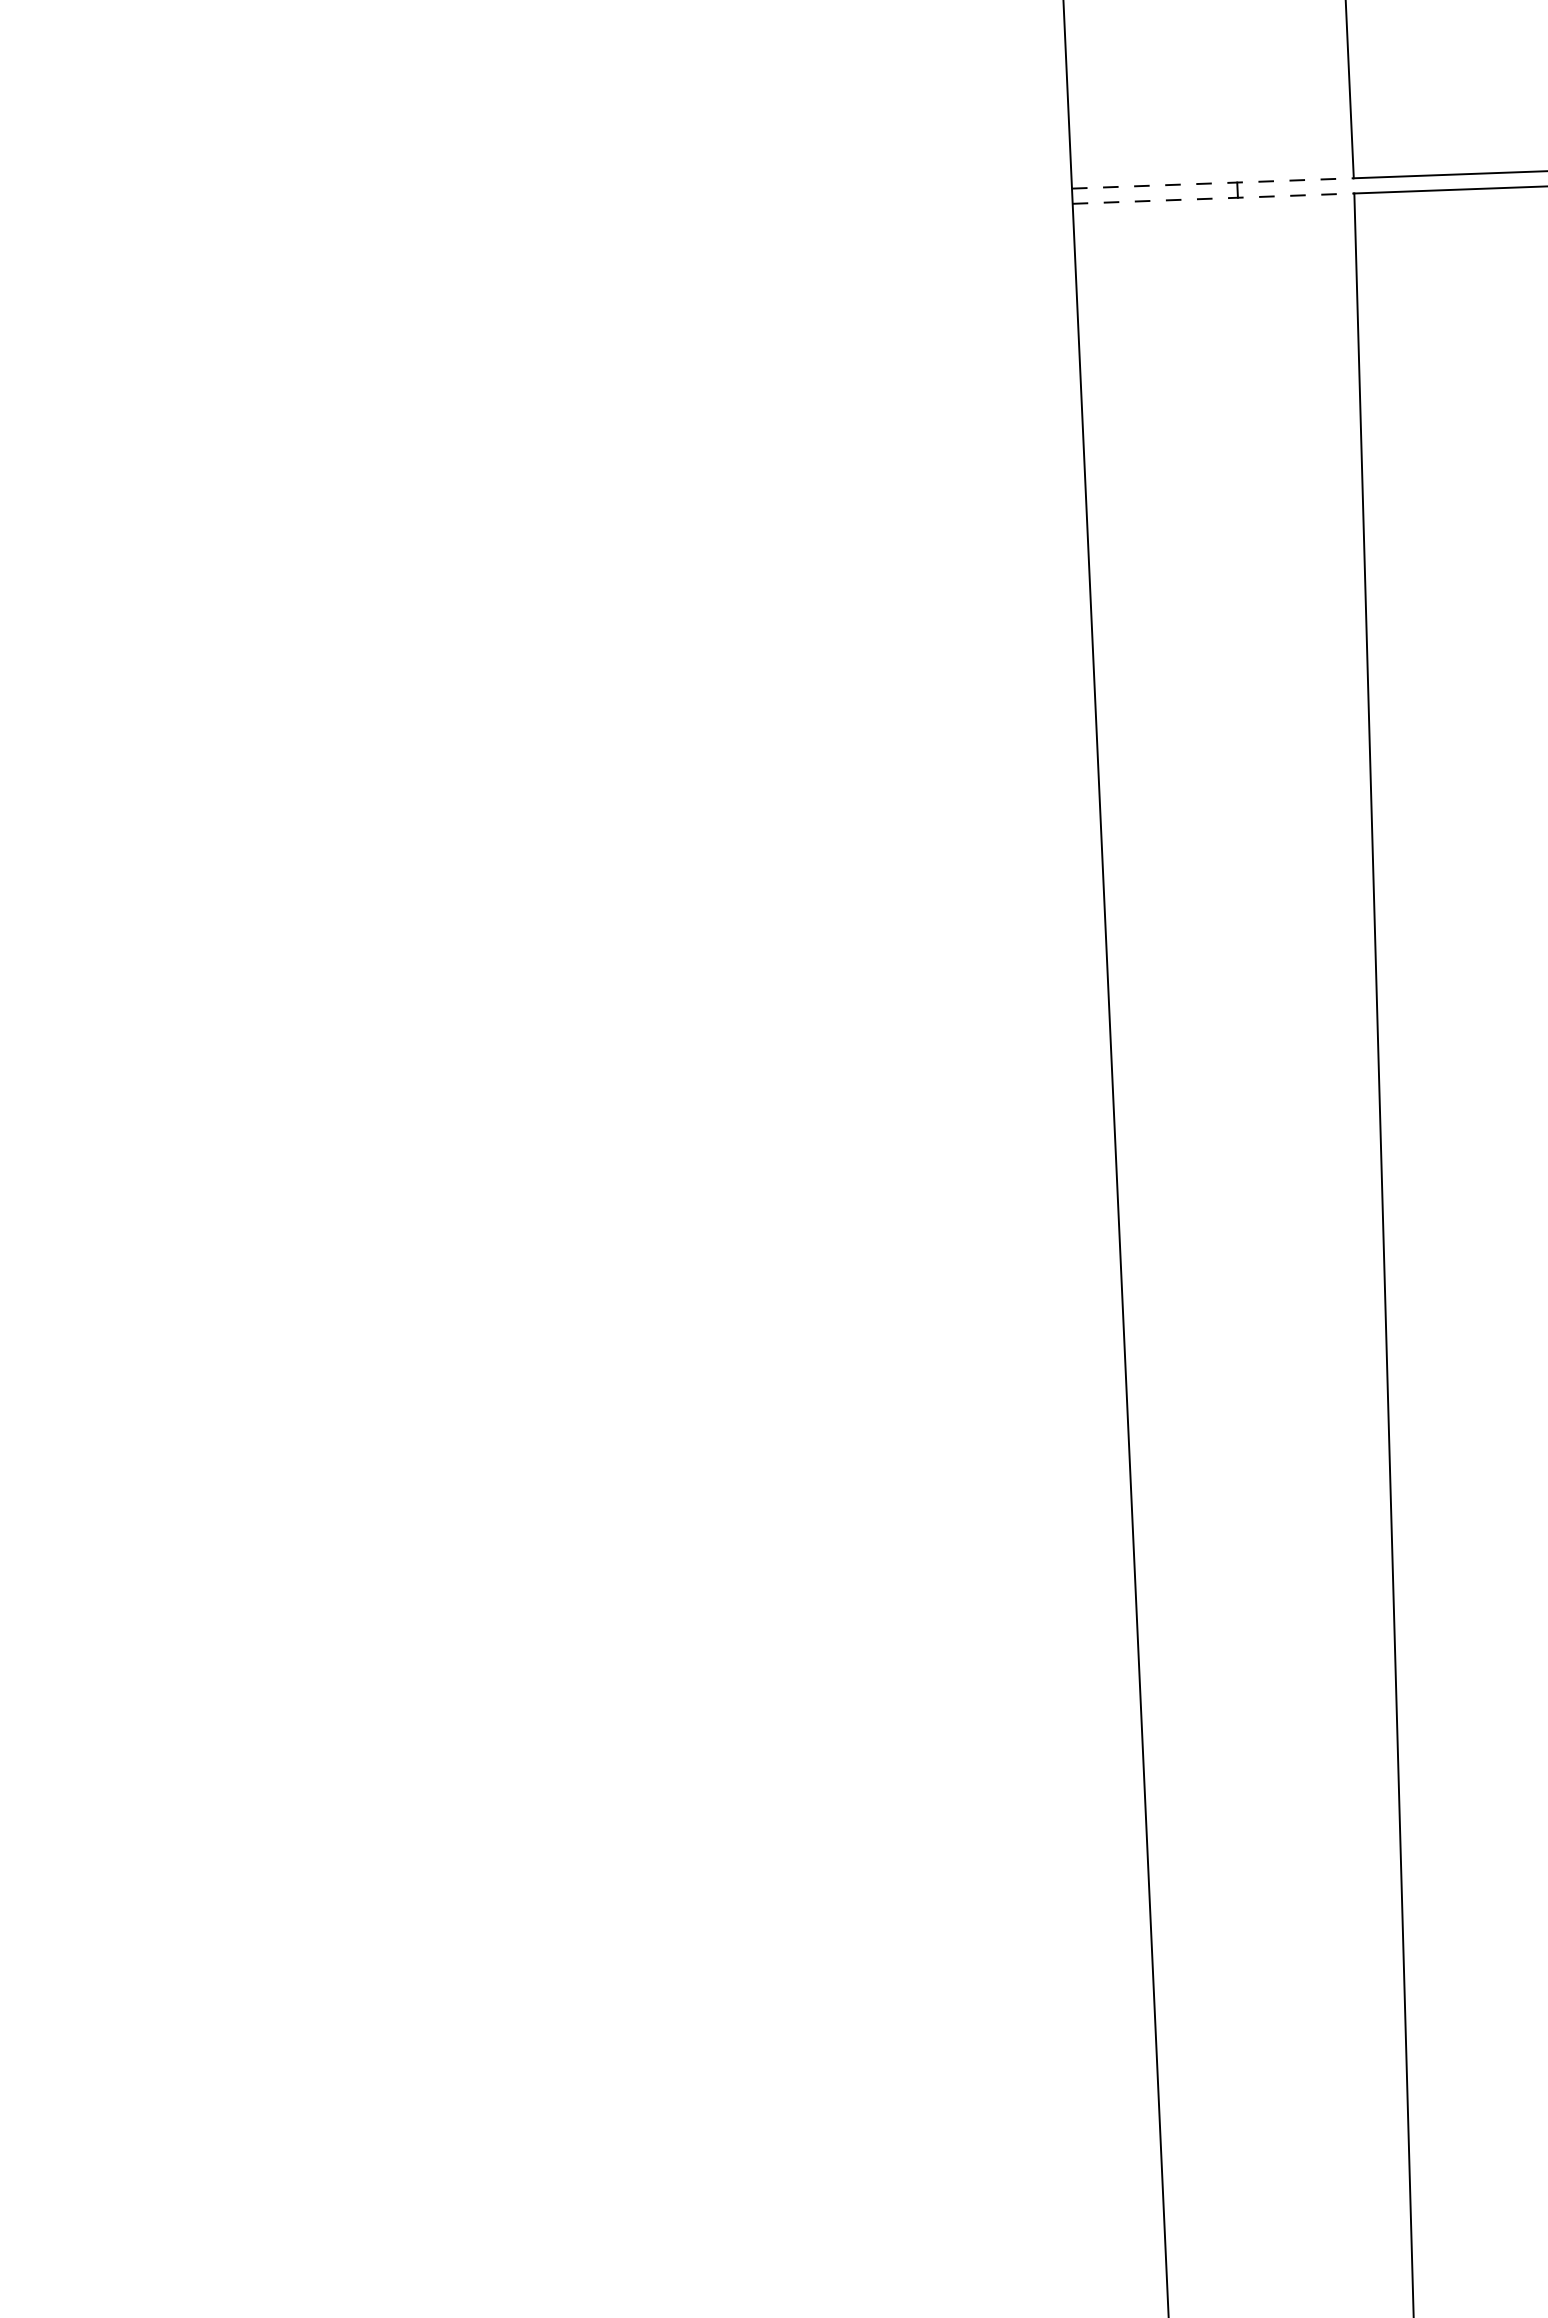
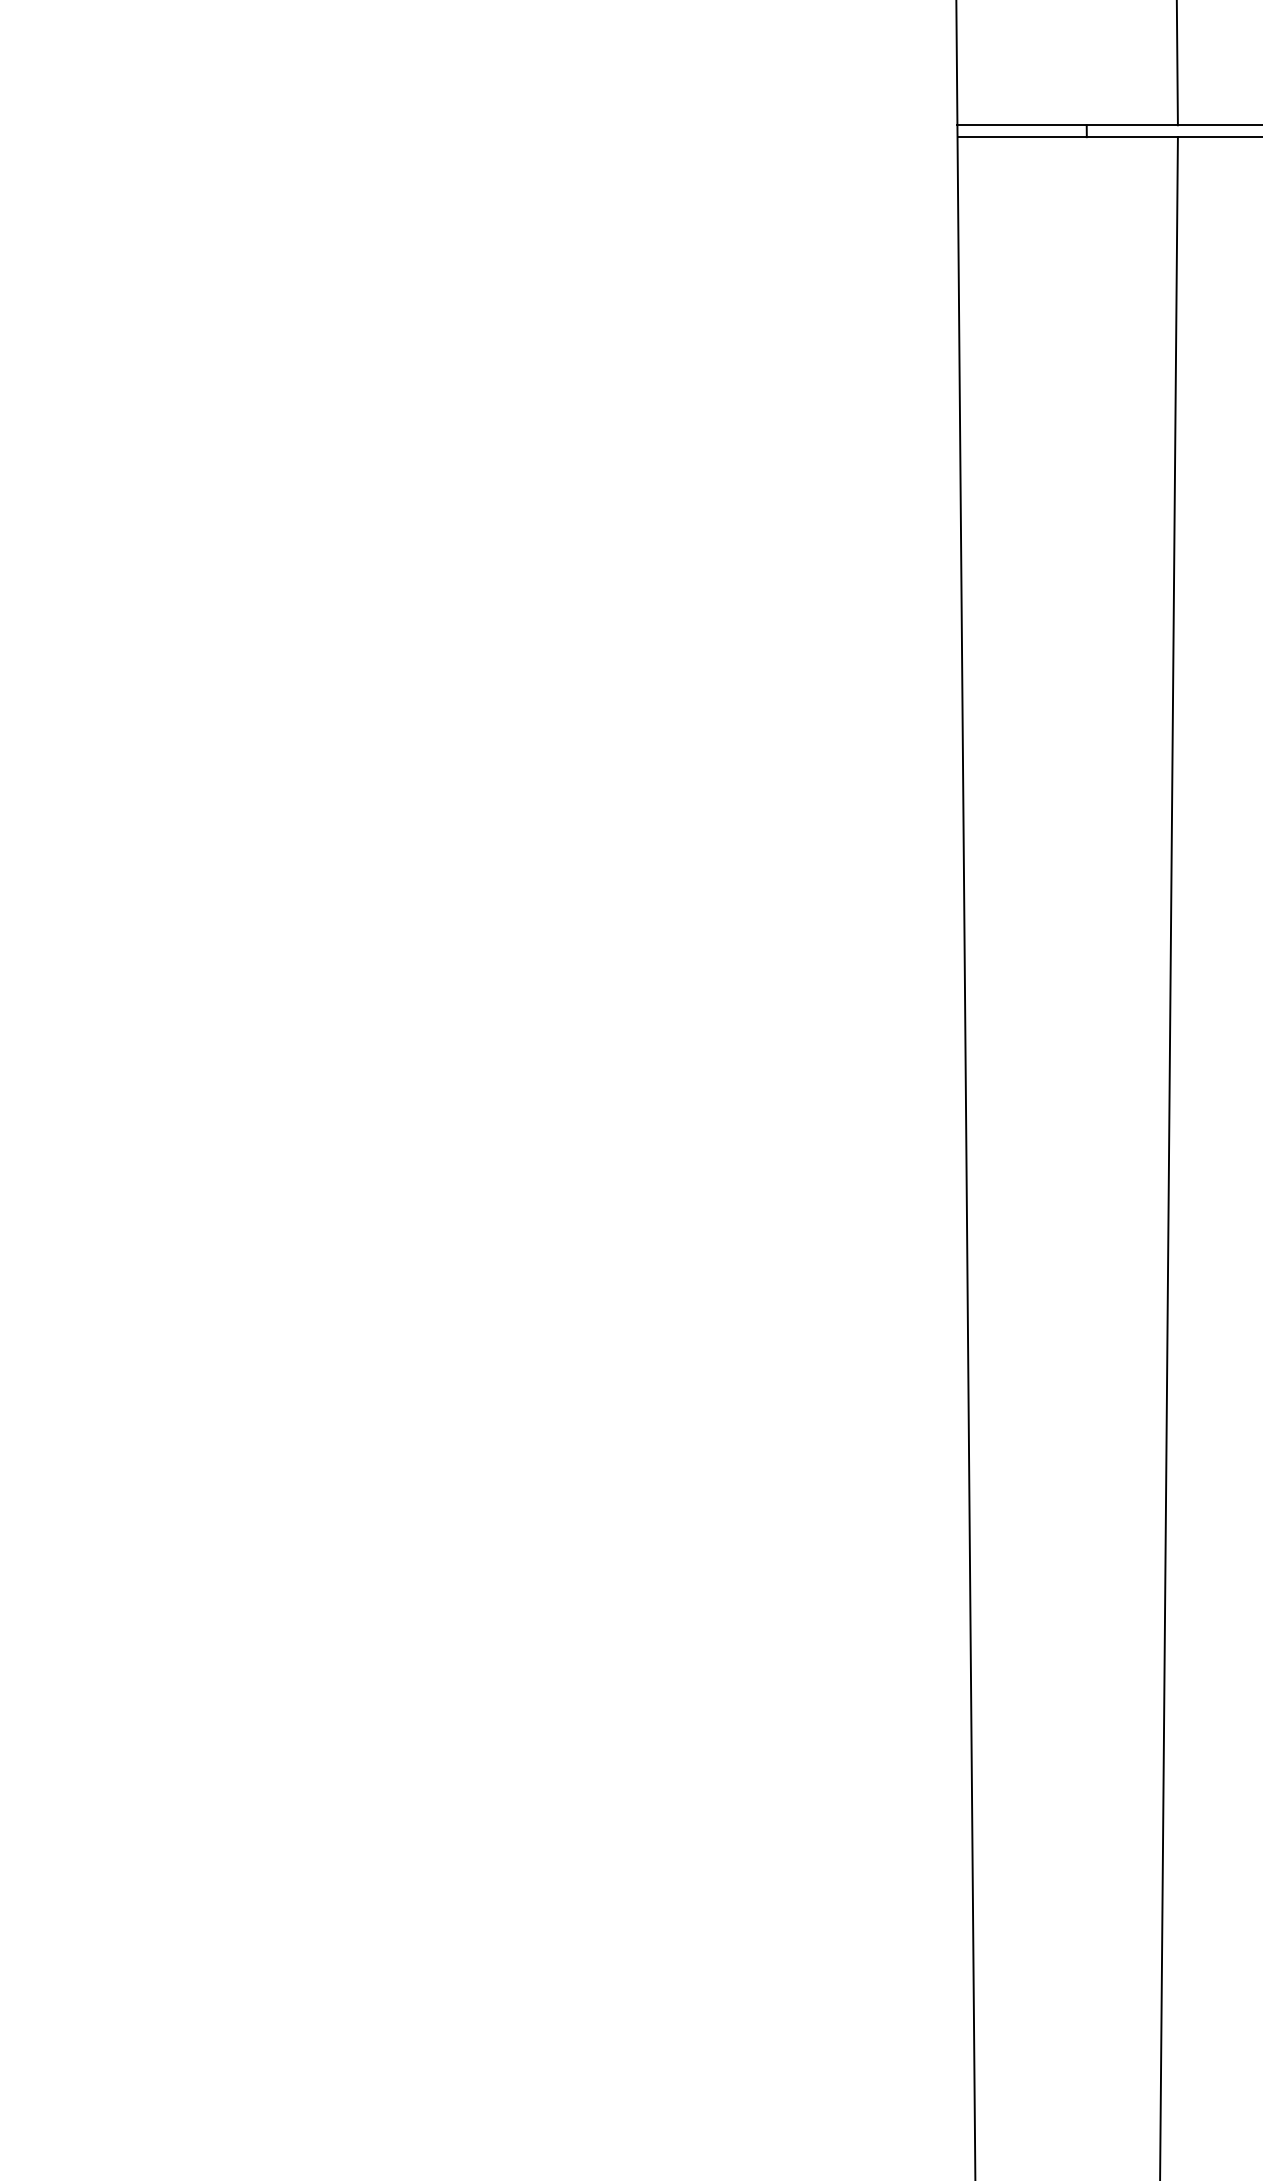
line: (1213, 183) -> (1068, 125), dashed -> solid
line: (1214, 199) -> (1068, 137), dashed -> solid

